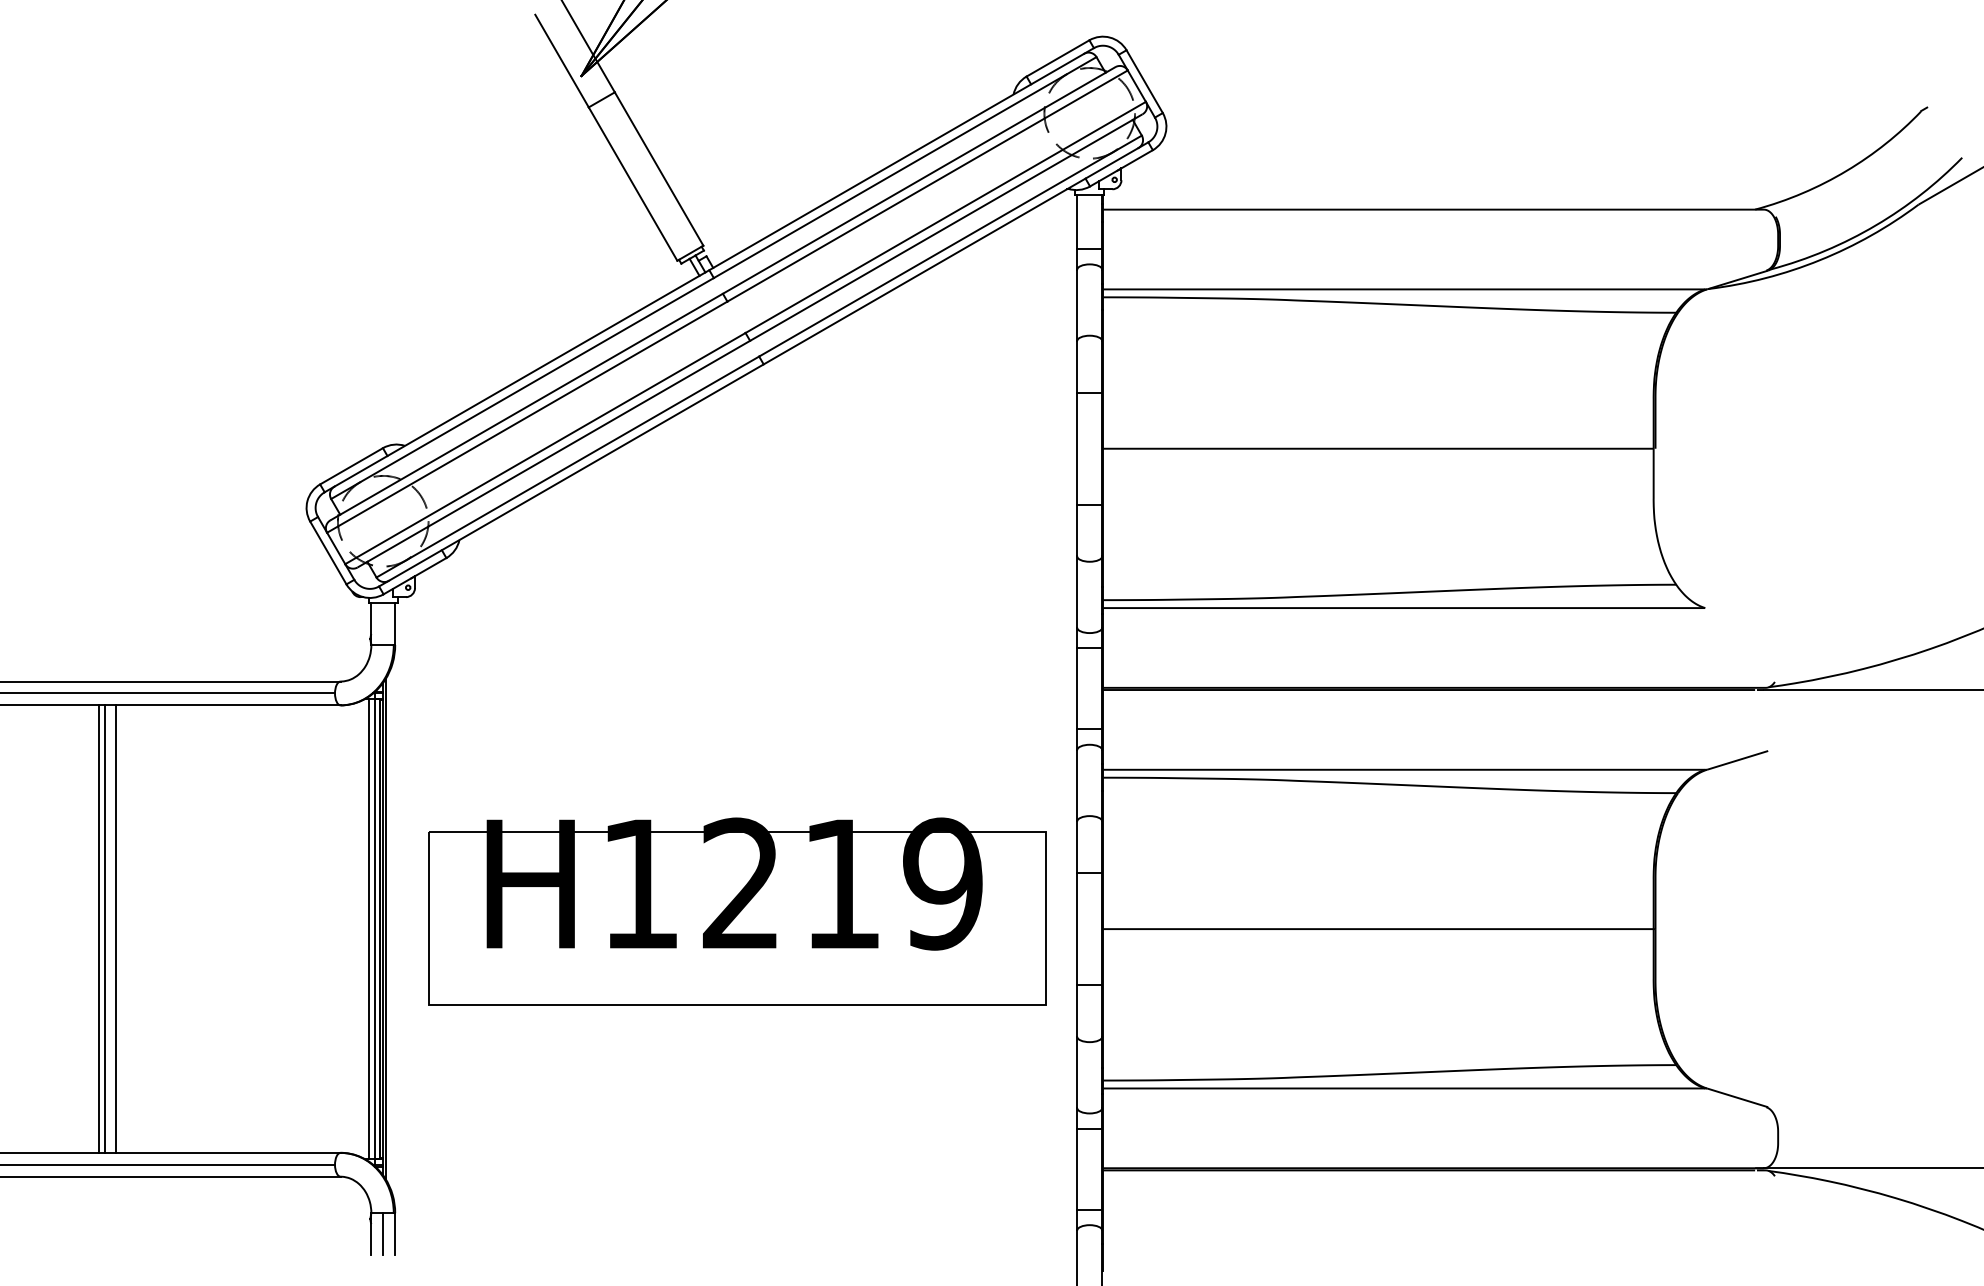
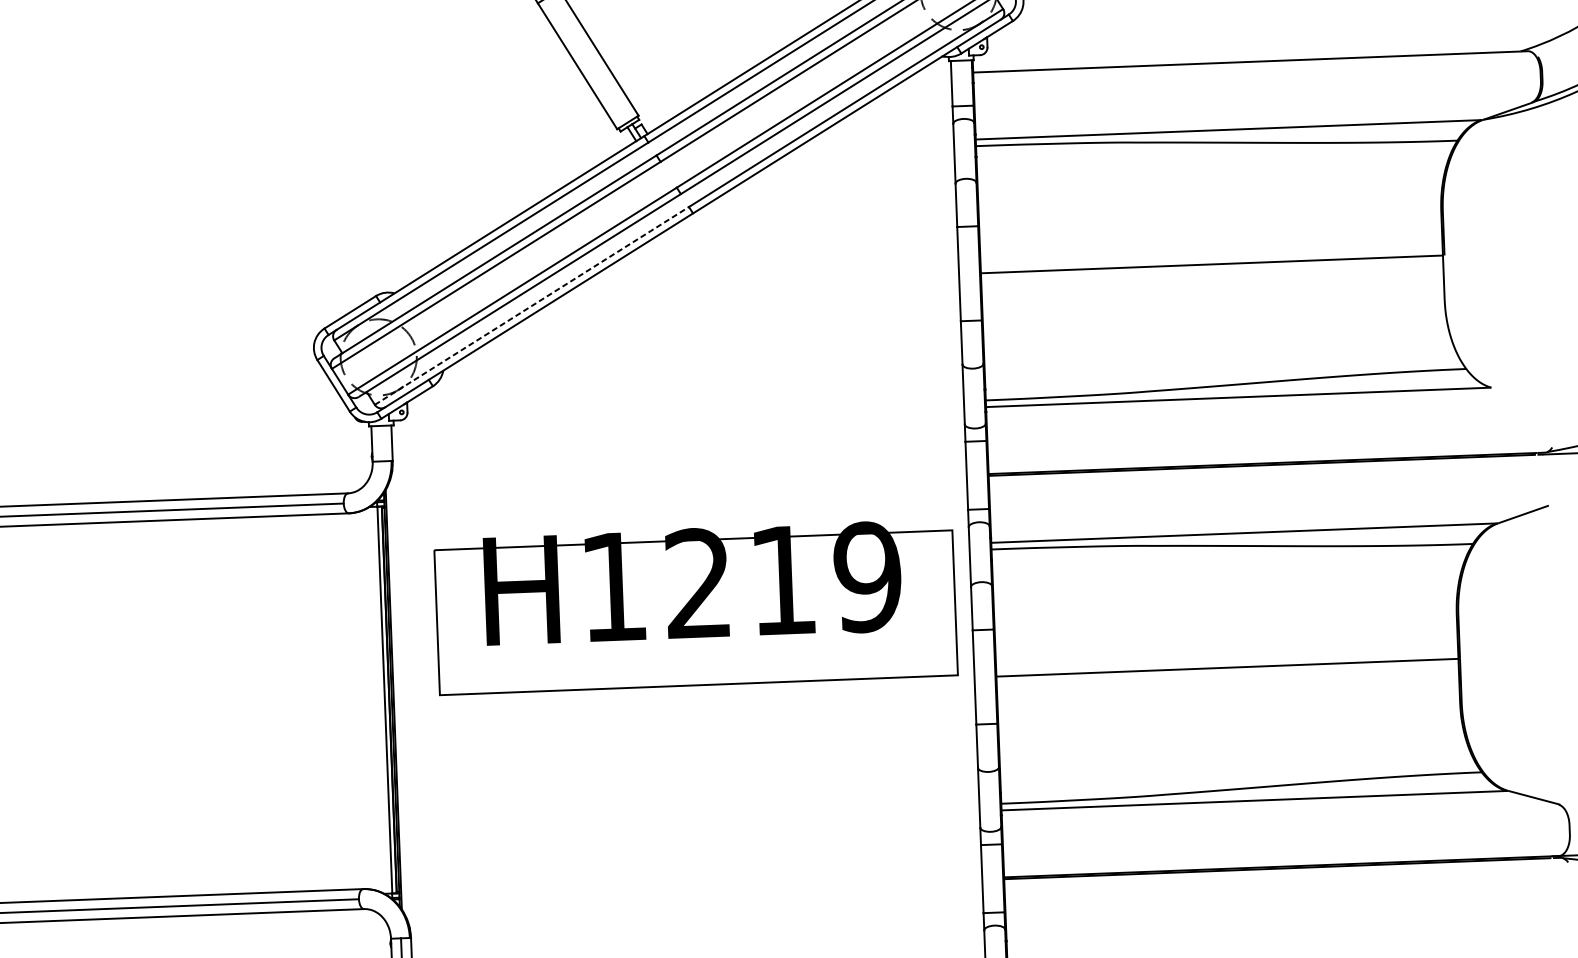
line: (567, 467) -> (531, 306), solid -> dashed
part: (737, 911) -> (696, 606), moved
line: (99, 928) -> (153, 708), removed
line: (104, 928) -> (157, 708), removed
line: (115, 928) -> (167, 707), removed
line: (369, 928) -> (380, 699), removed

